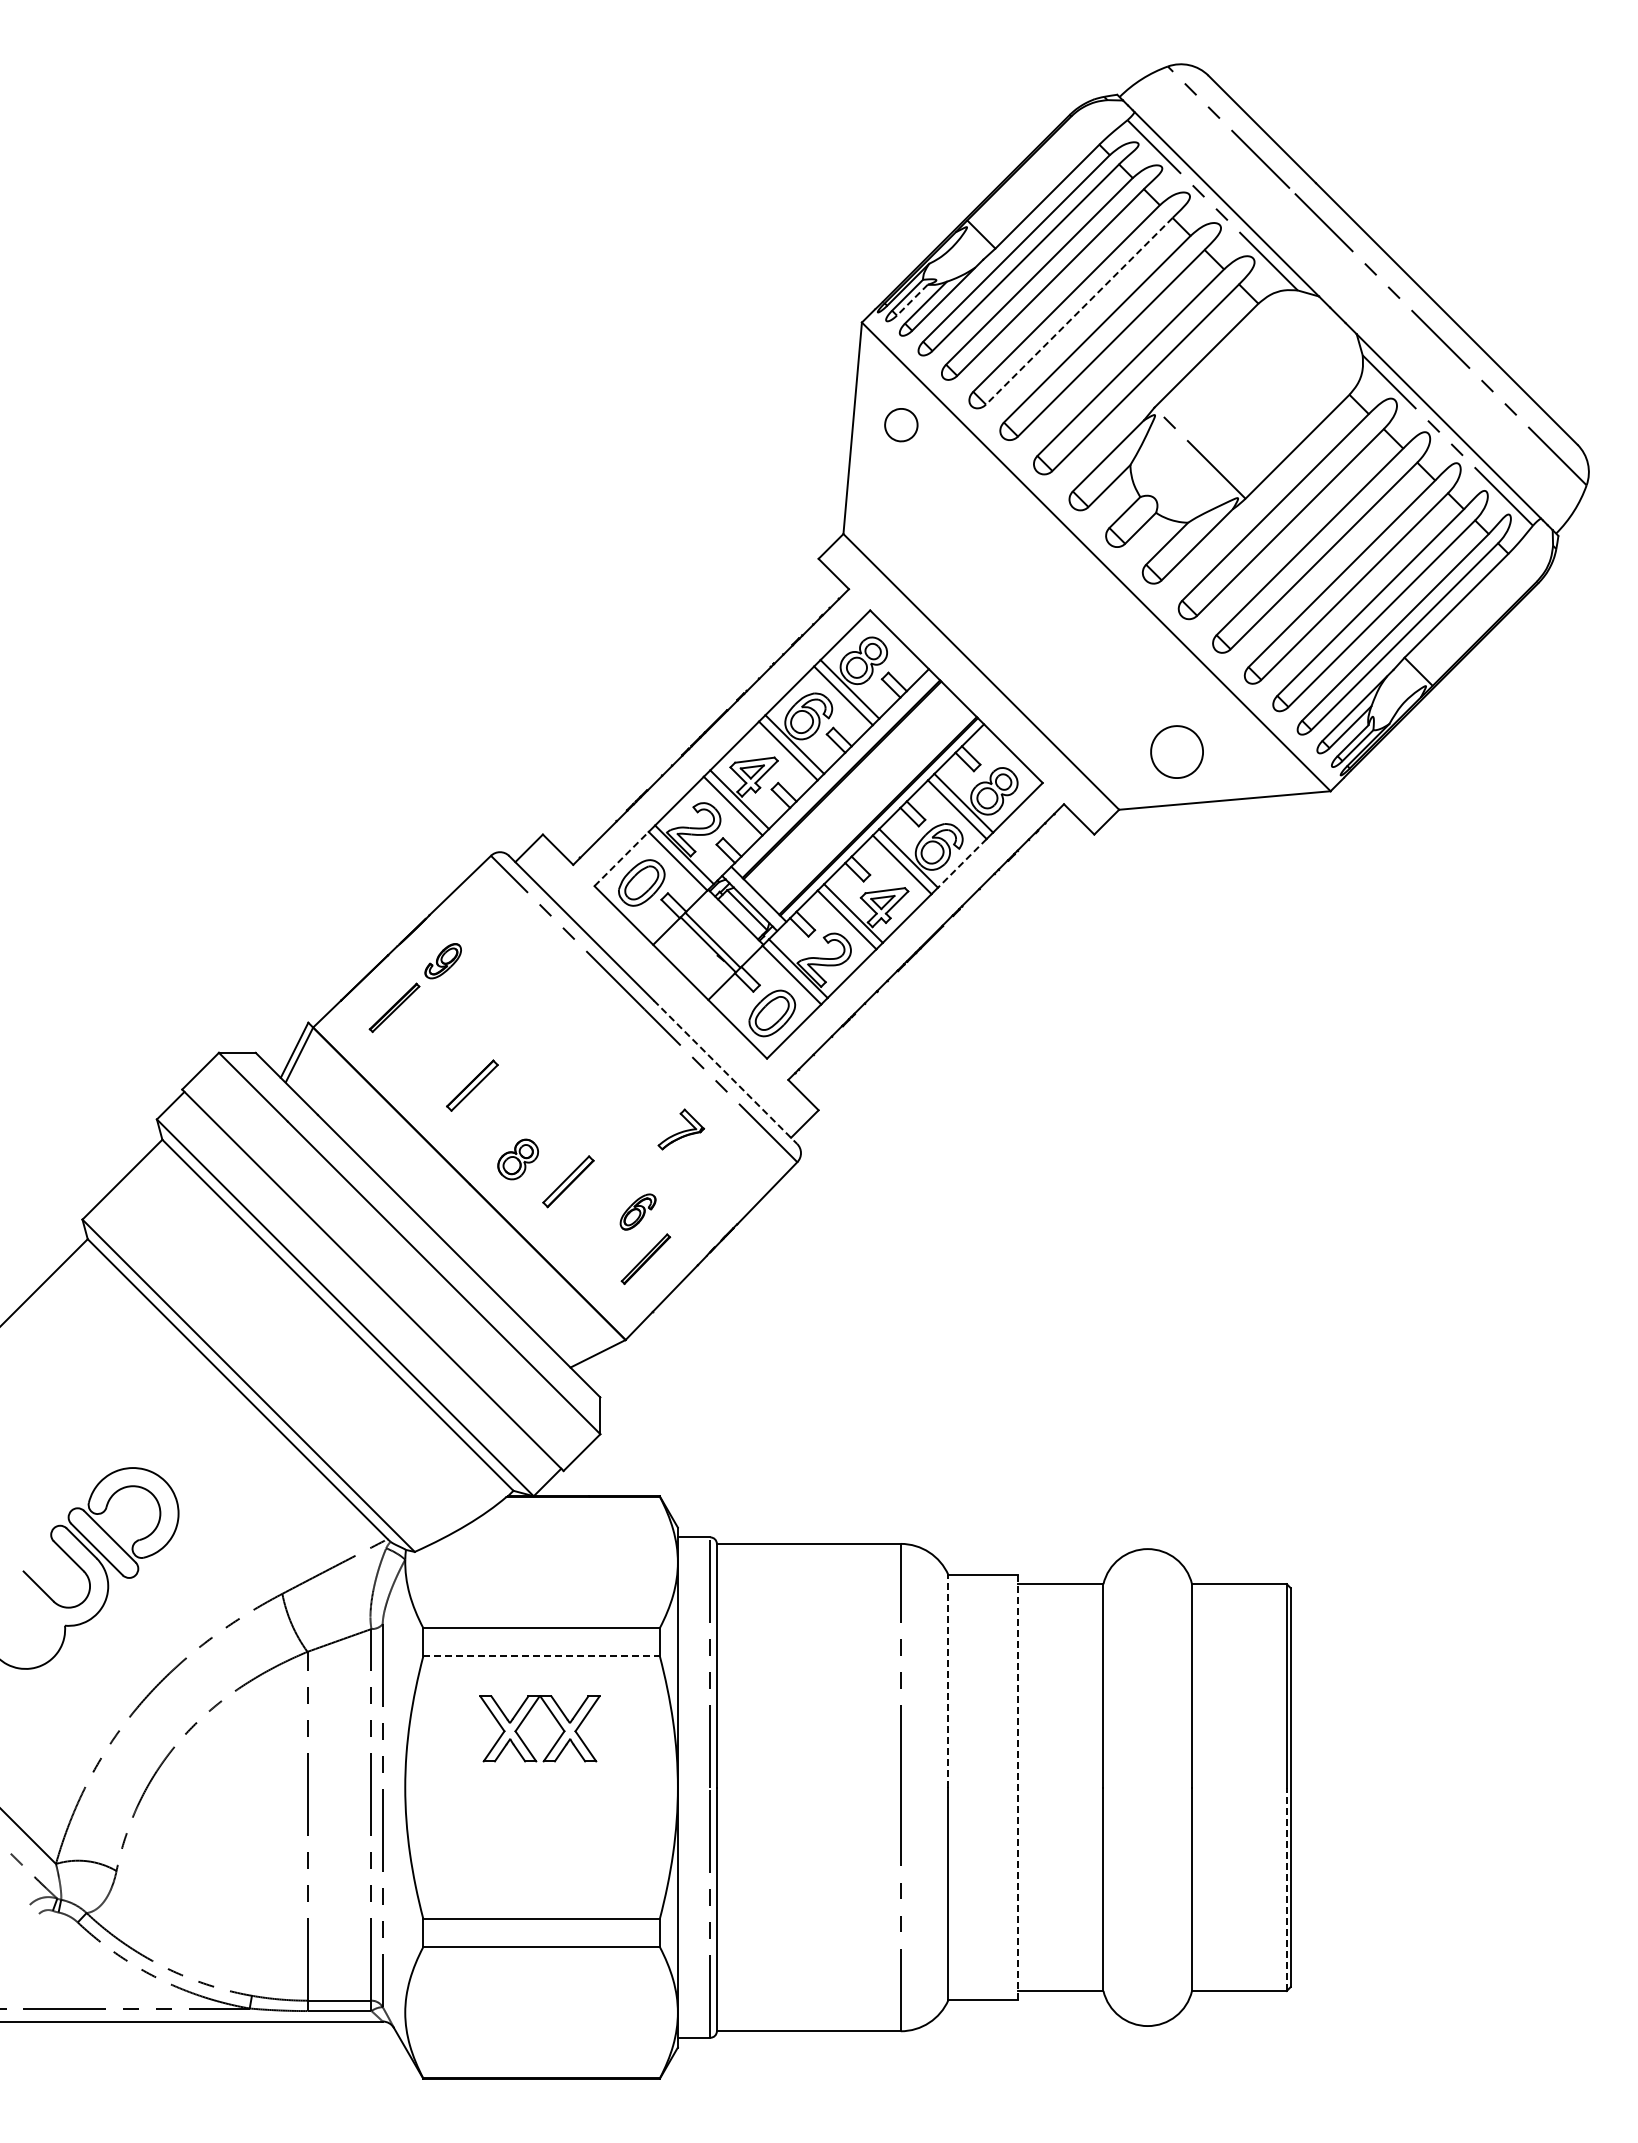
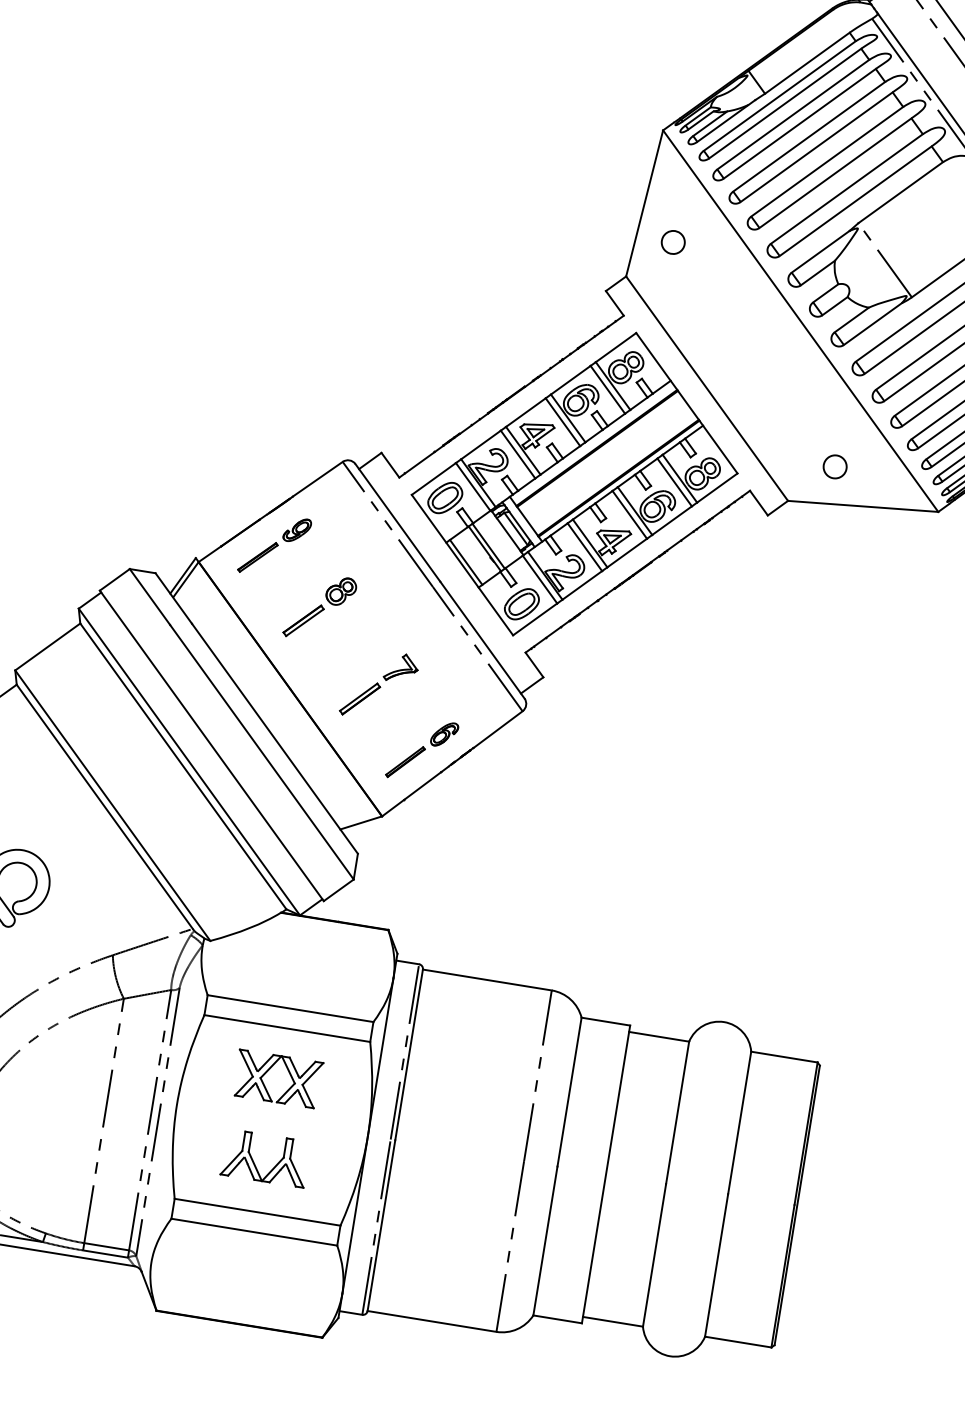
line: (912, 300) -> (701, 120), dashed -> solid
line: (1079, 311) -> (816, 147), dashed -> solid
part: (901, 425) -> (673, 242), moved
part: (1176, 751) -> (834, 466), size x0.62
line: (621, 858) -> (433, 478), dashed -> solid
line: (961, 863) -> (671, 520), dashed -> solid
line: (684, 967) -> (465, 562), added
line: (725, 1072) -> (482, 640), dashed -> solid
part: (681, 1129) -> (401, 668), moved
part: (517, 1159) -> (340, 591), moved
part: (637, 1211) -> (444, 734), moved
line: (542, 1656) -> (287, 1028), dashed -> solid
line: (948, 1680) -> (569, 1091), dashed -> solid
line: (1017, 1788) -> (605, 1175), dashed -> solid
part: (525, 1849) -> (254, 1161), added
line: (1286, 1889) -> (782, 1276), dashed -> solid

